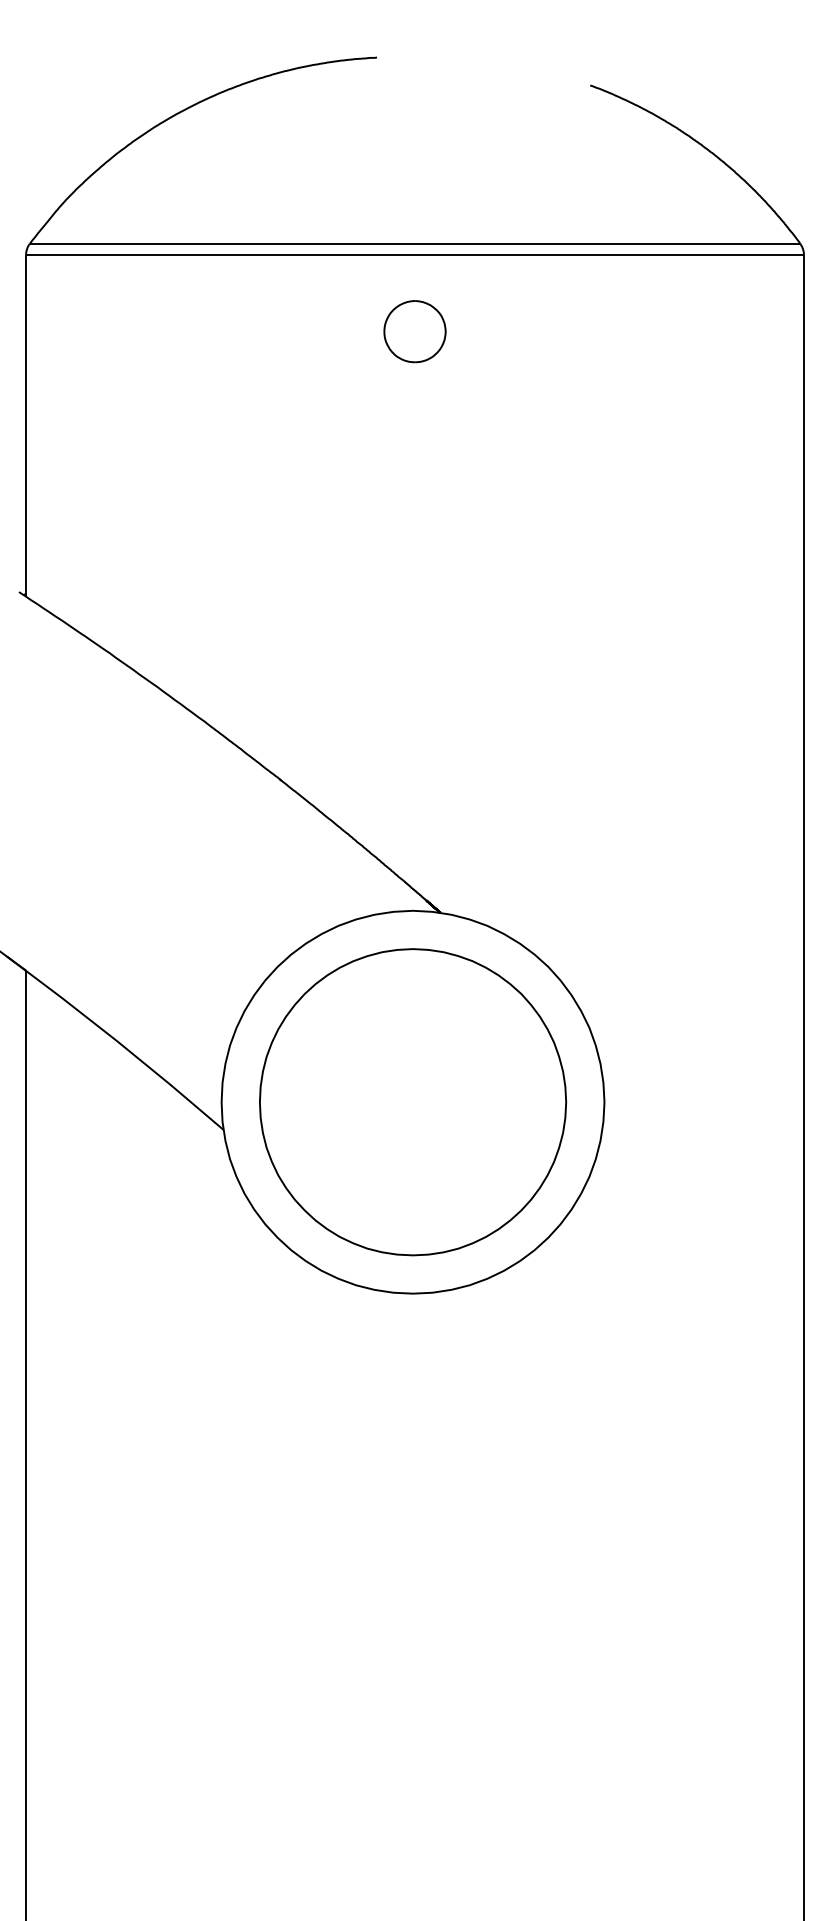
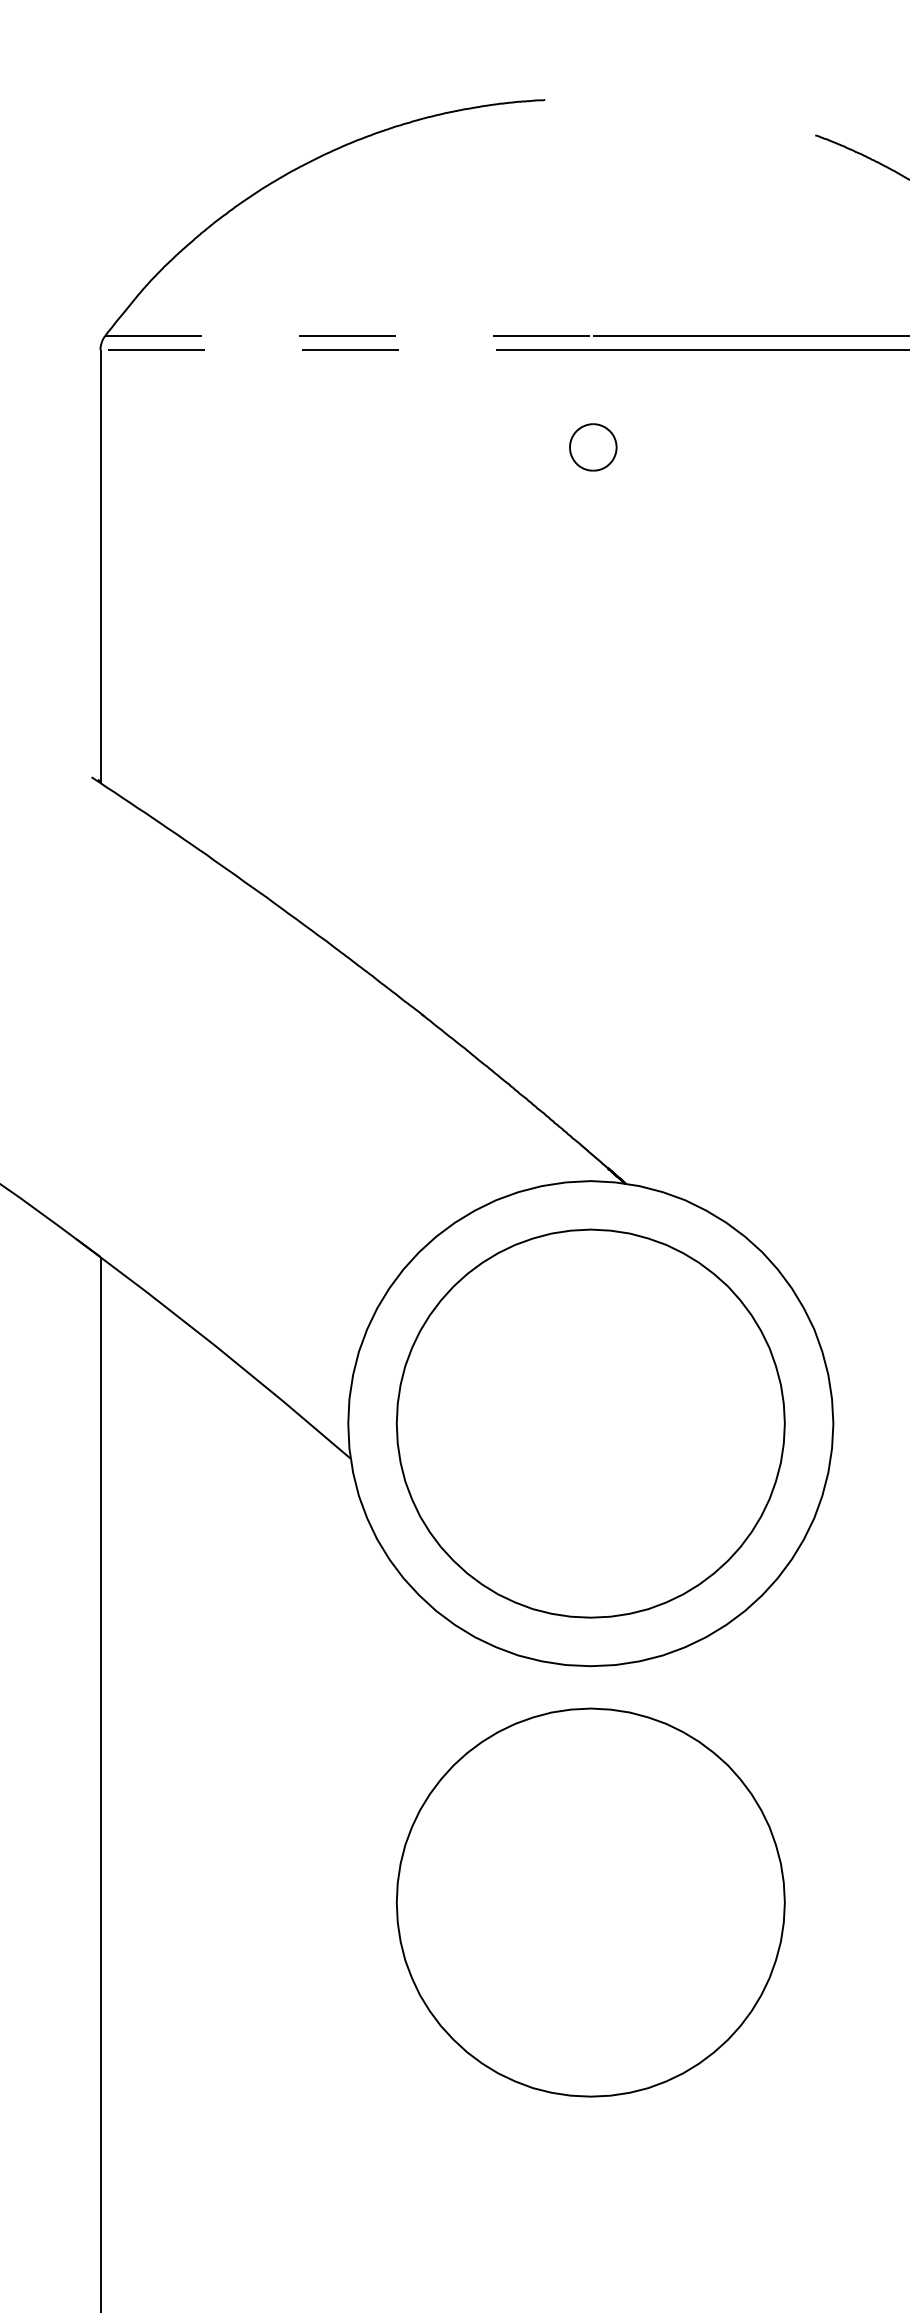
line: (222, 243) -> (349, 335), solid -> dashed
line: (220, 255) -> (346, 350), solid -> dashed
part: (414, 331) -> (592, 447), size x0.6
part: (413, 1480) -> (591, 1902), added

